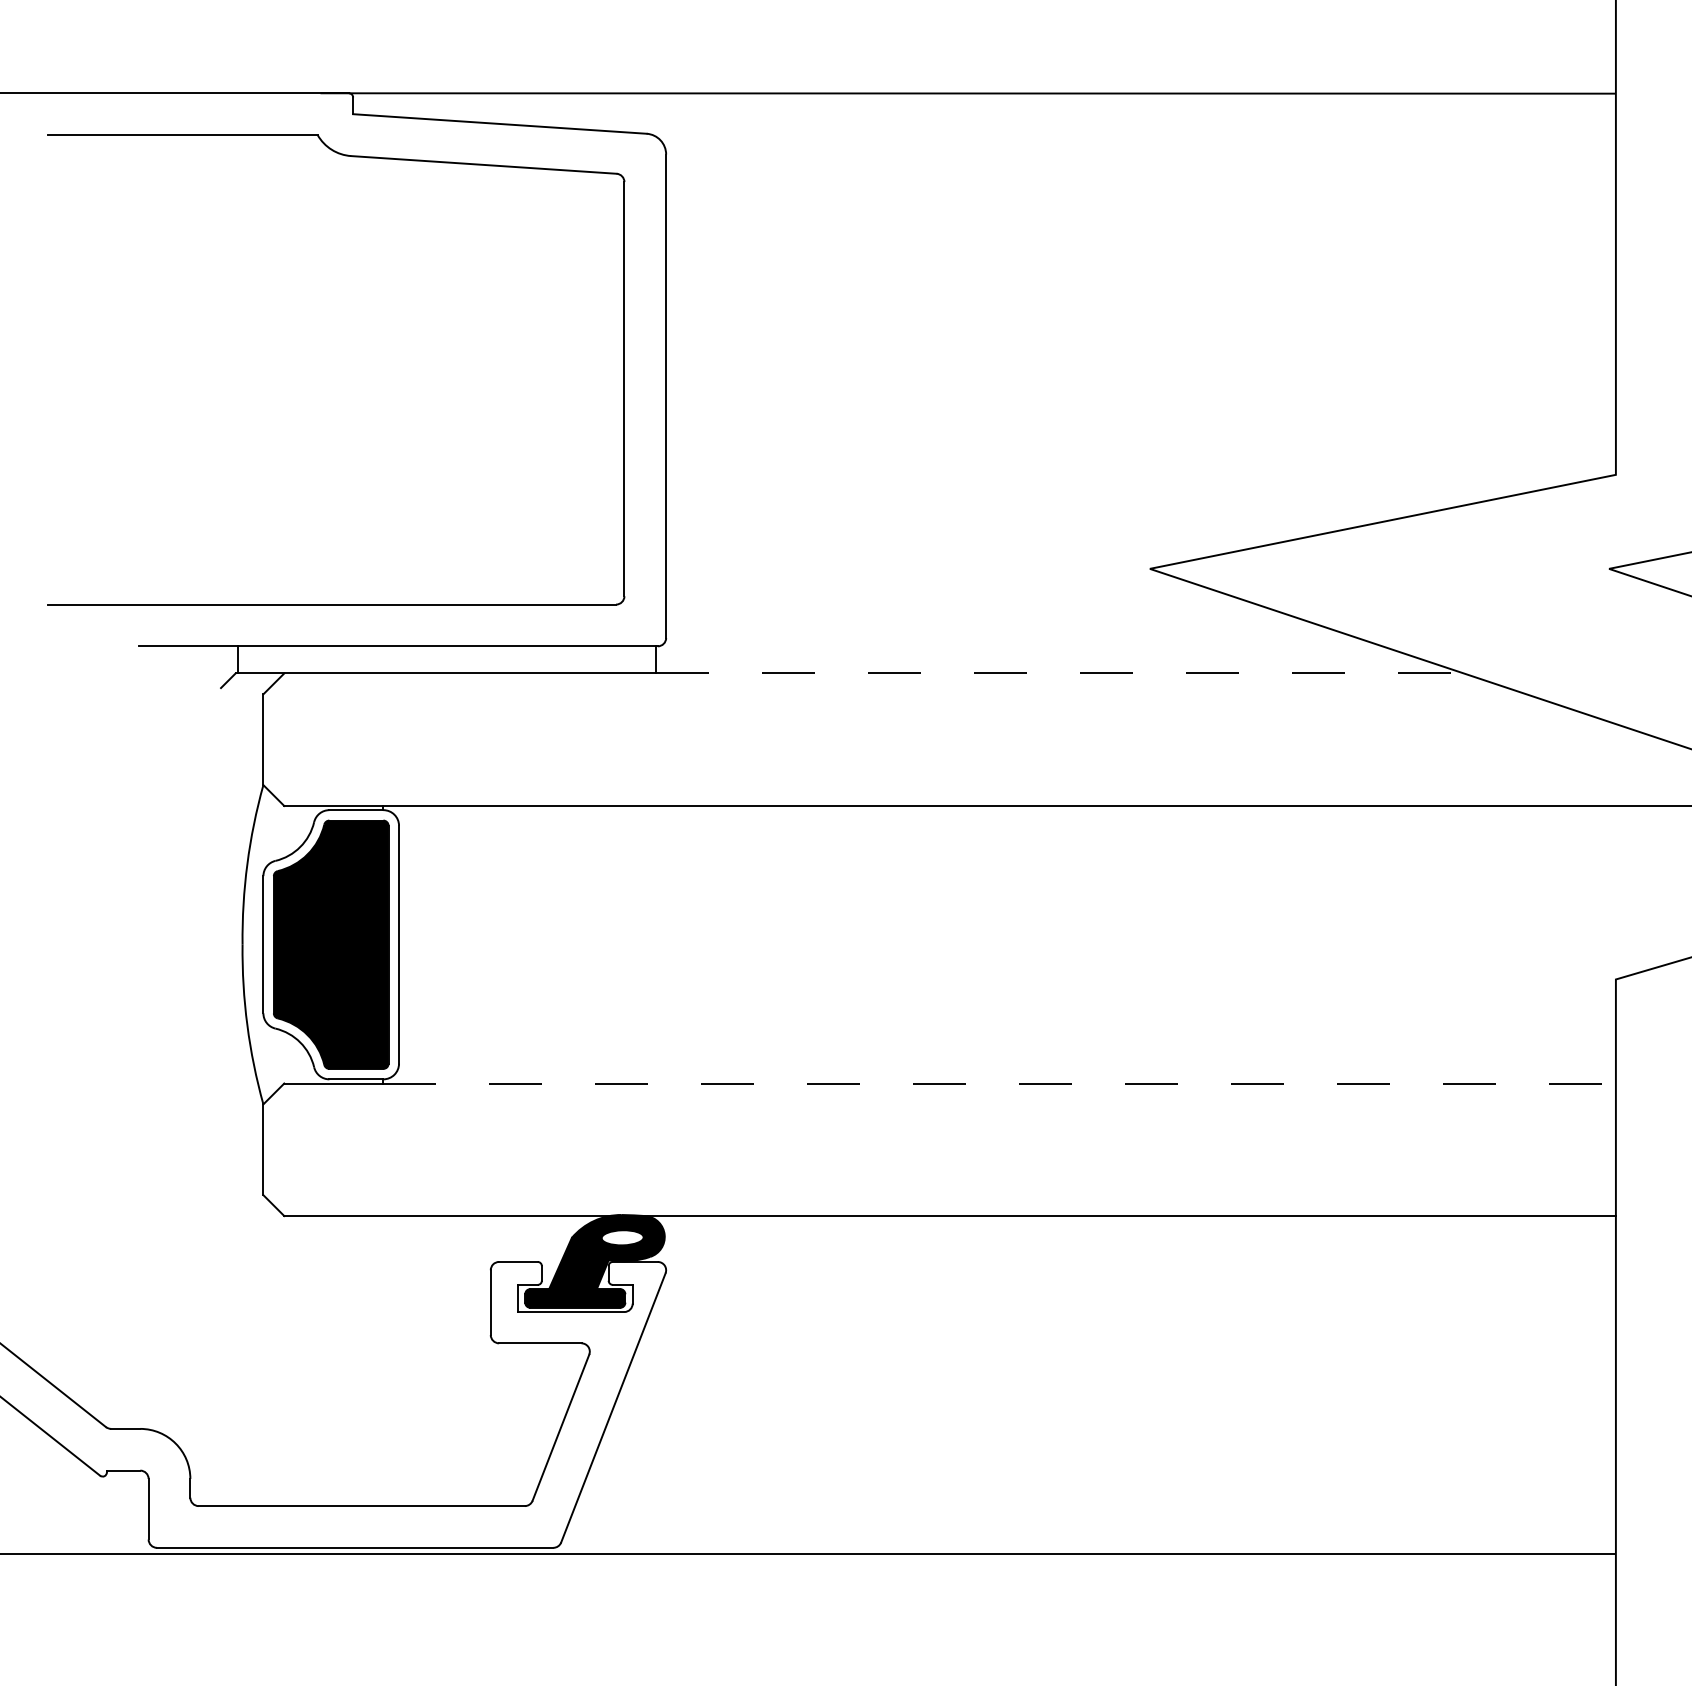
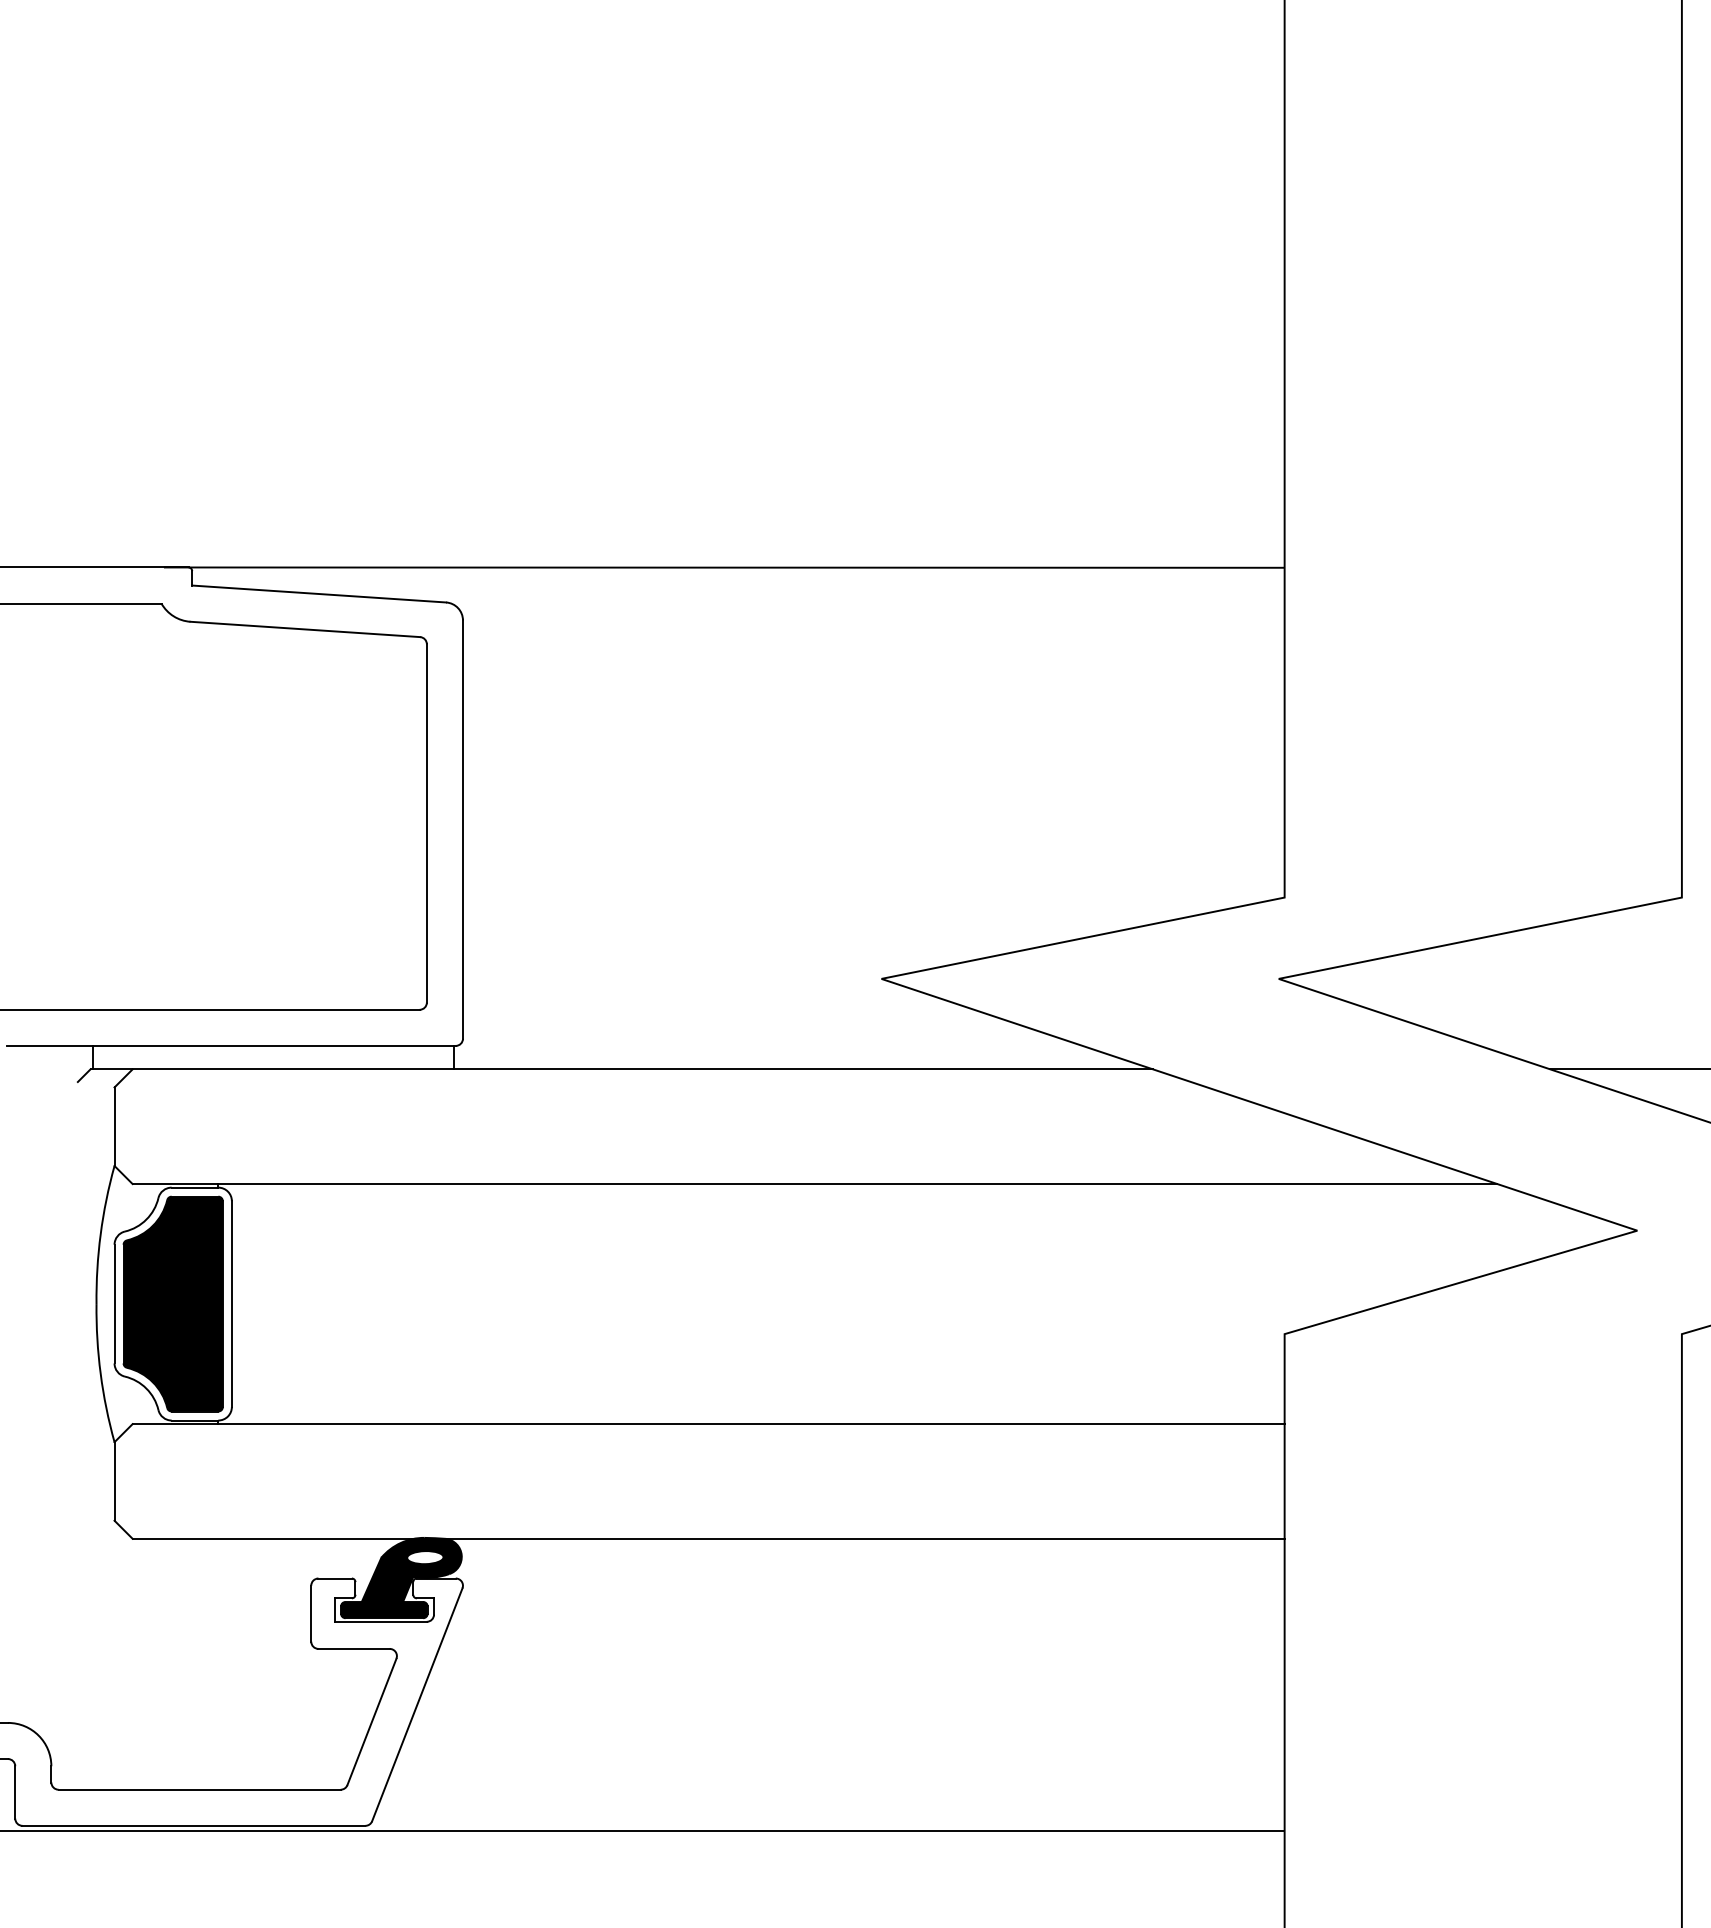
line: (1059, 673) -> (803, 1069), dashed -> solid
line: (1000, 1083) -> (752, 1424), dashed -> solid

